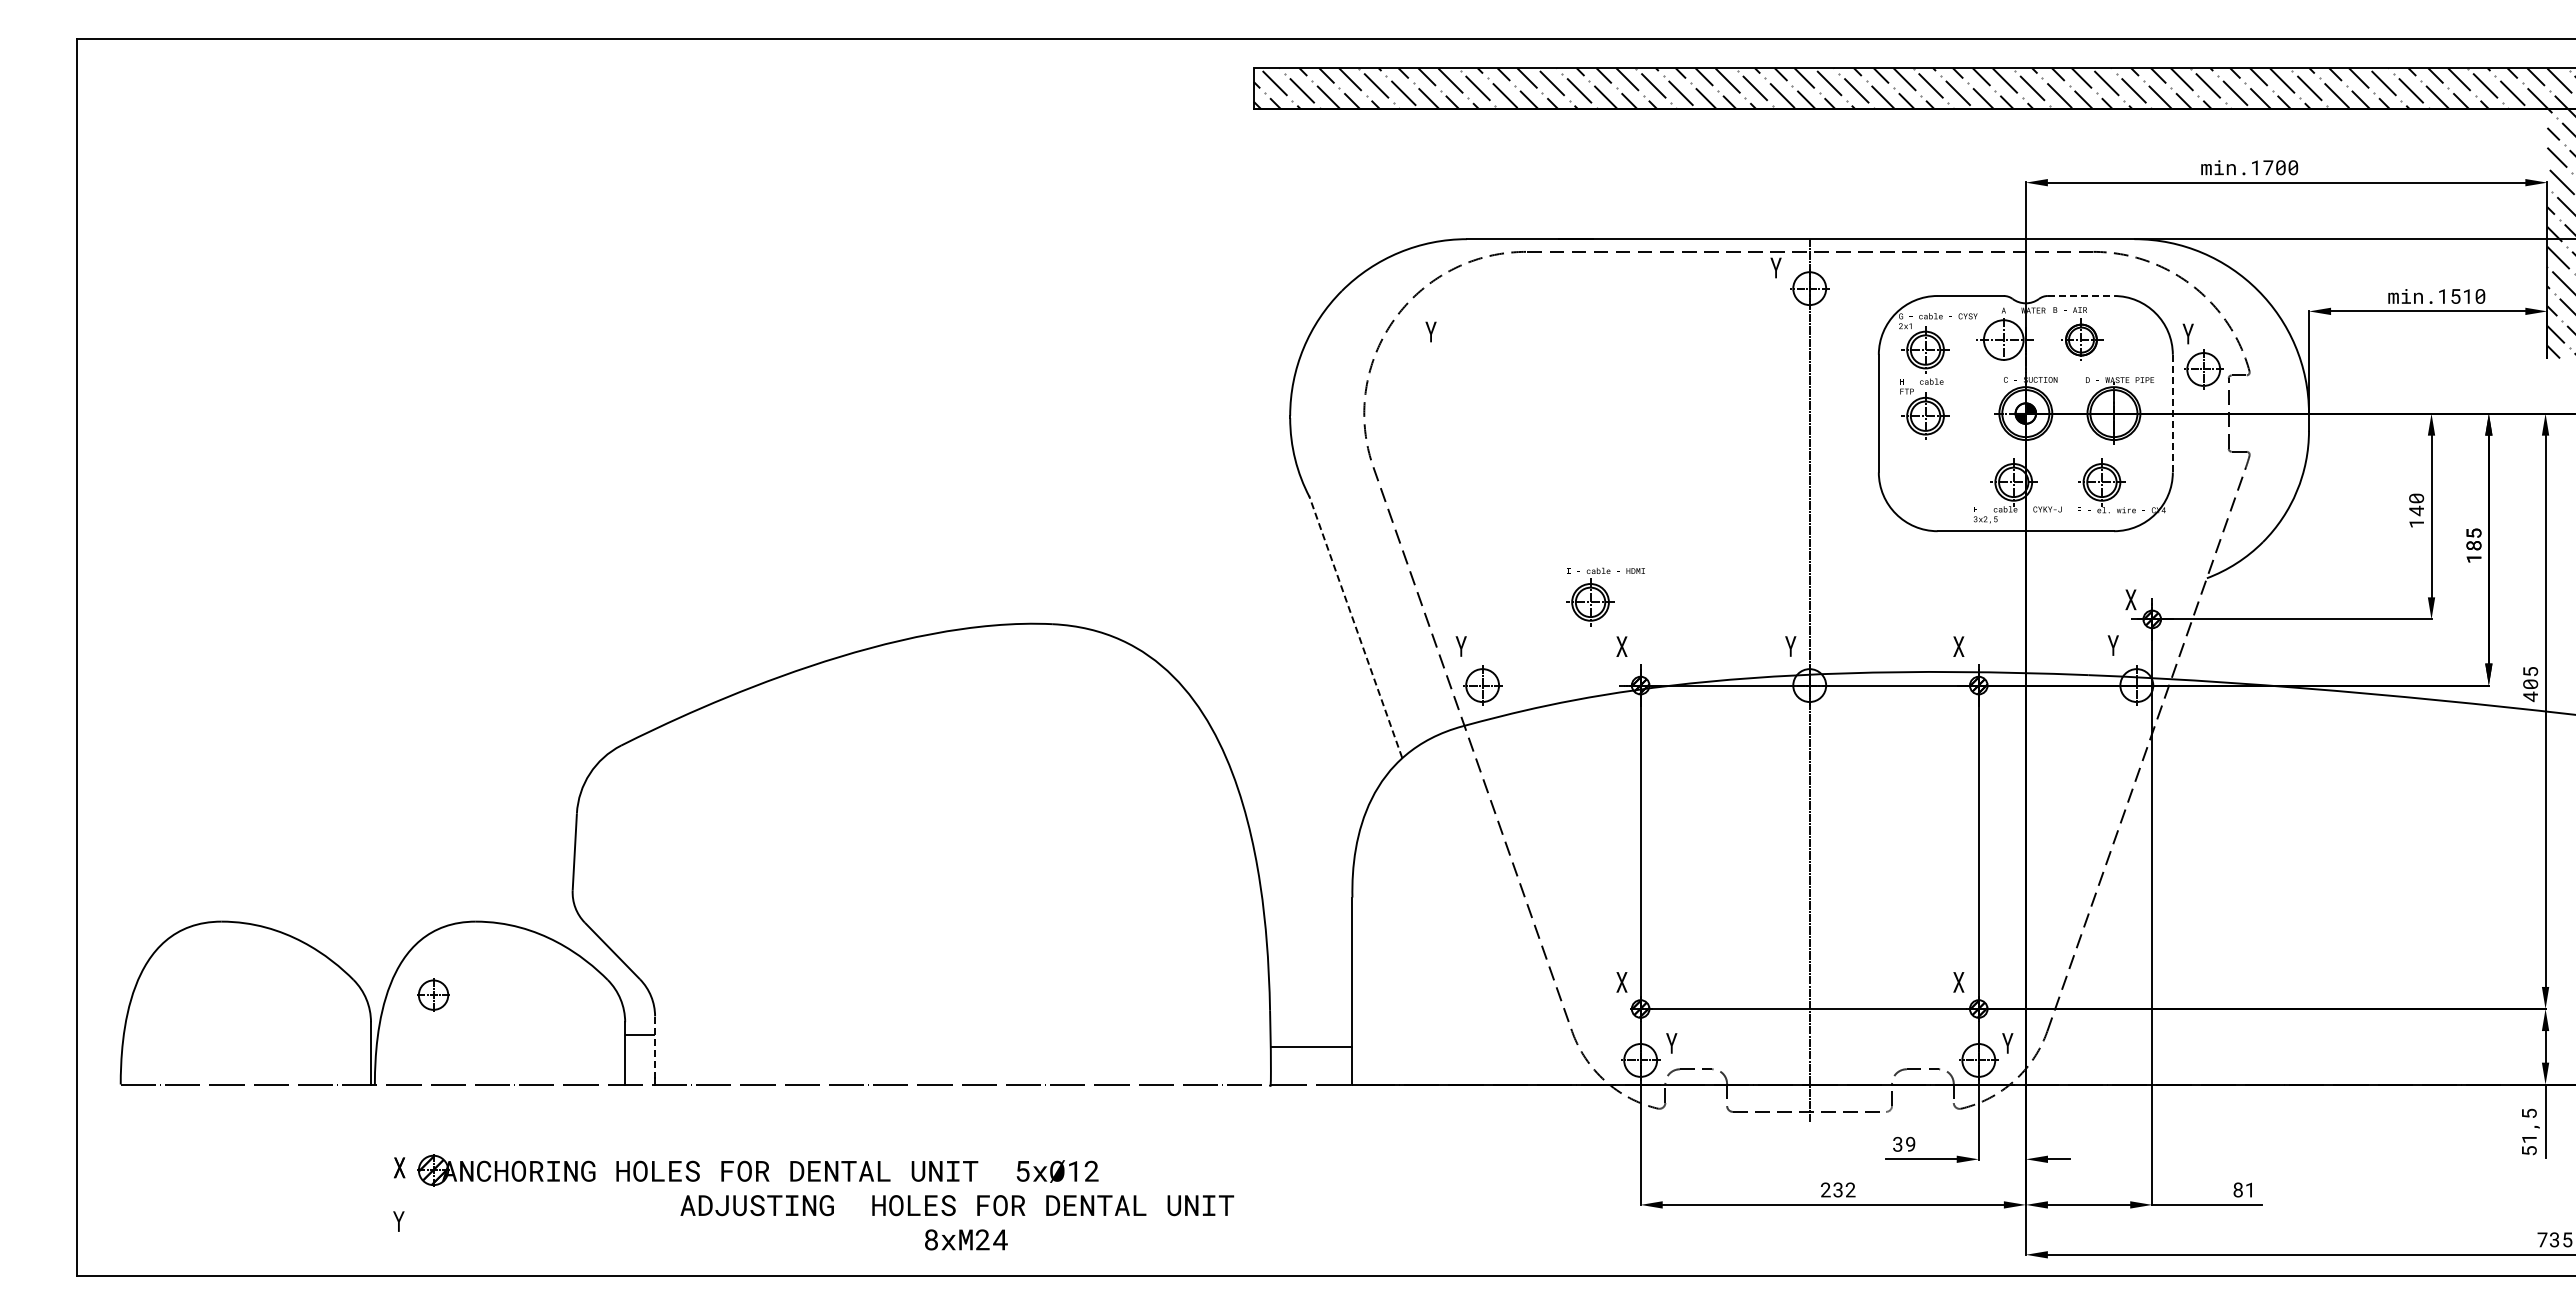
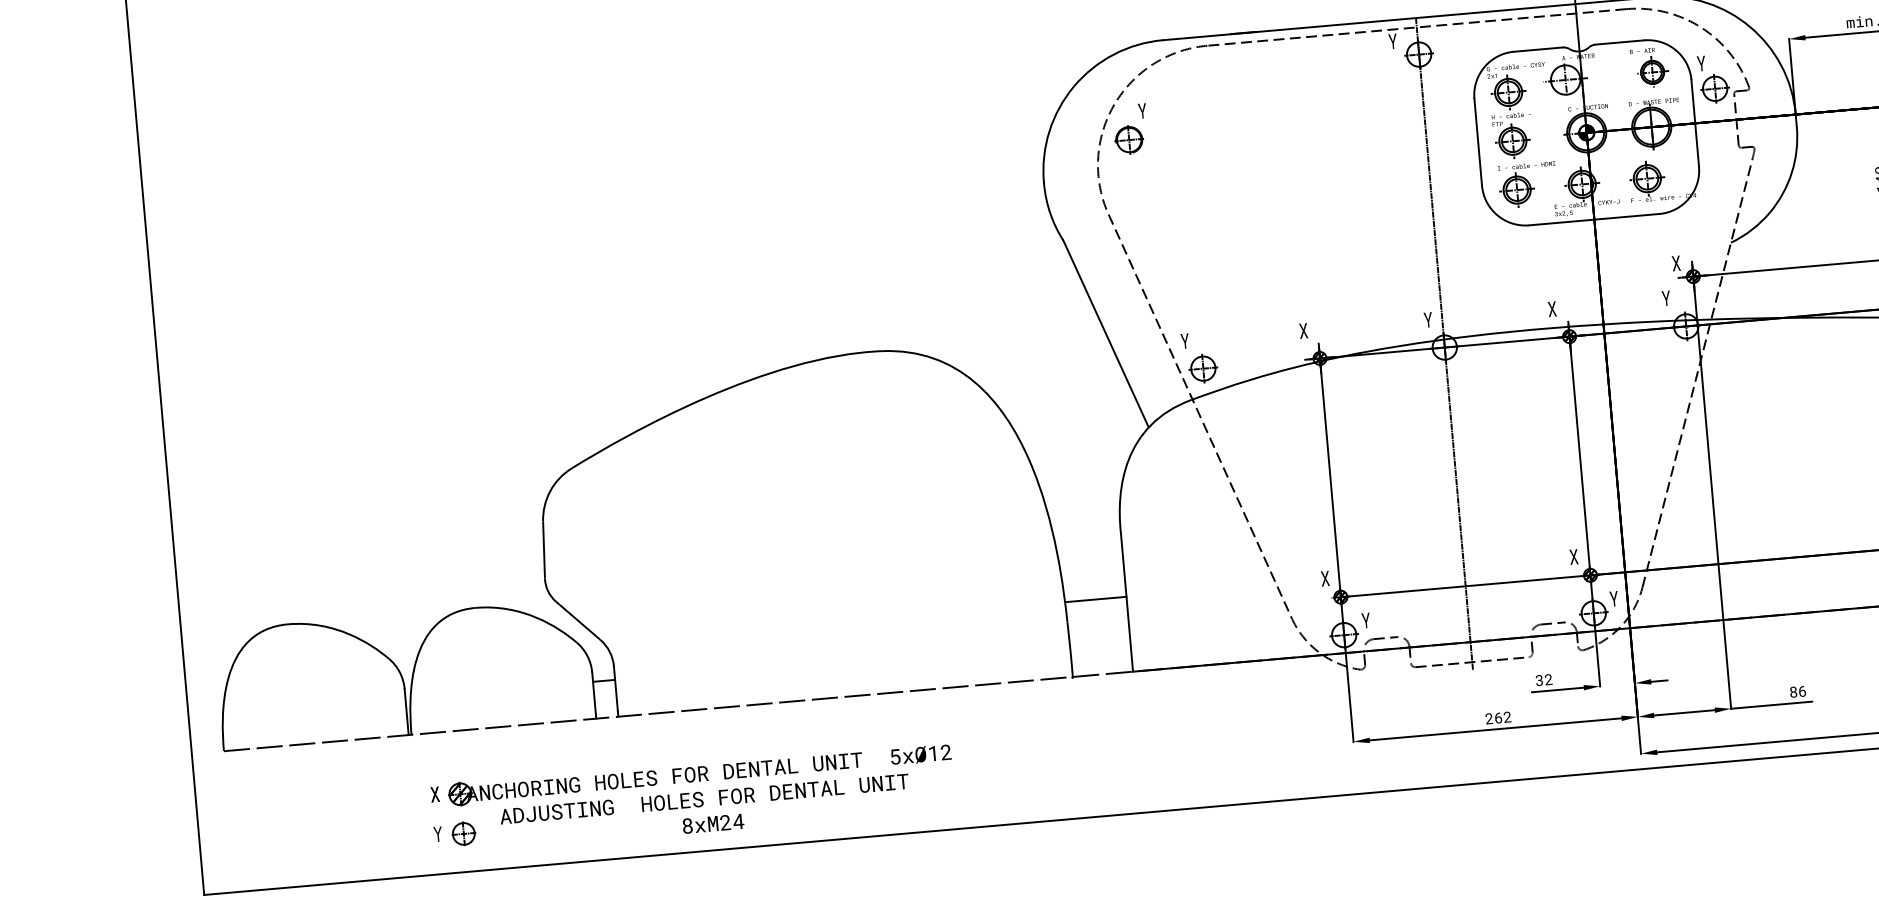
line: (2081, 295) -> (1620, 42), dashed -> solid
part: (2078, 333) -> (1649, 67), moved
part: (1409, 369) -> (1128, 140), added
line: (2172, 413) -> (1694, 123), dashed -> solid
part: (1605, 596) -> (1527, 184), moved
line: (1355, 626) -> (1105, 333), dashed -> solid
part: (433, 994) -> (463, 833), moved
line: (655, 1047) -> (616, 689), dashed -> solid
line: (1311, 1047) -> (1096, 599), moved
text: (1910, 1144) -> (1548, 679), 39 -> 32
text: (1838, 1189) -> (1498, 717), 232 -> 262
text: (2249, 1189) -> (1801, 691), 81 -> 86
text: (957, 1222) -> (705, 811), moved

